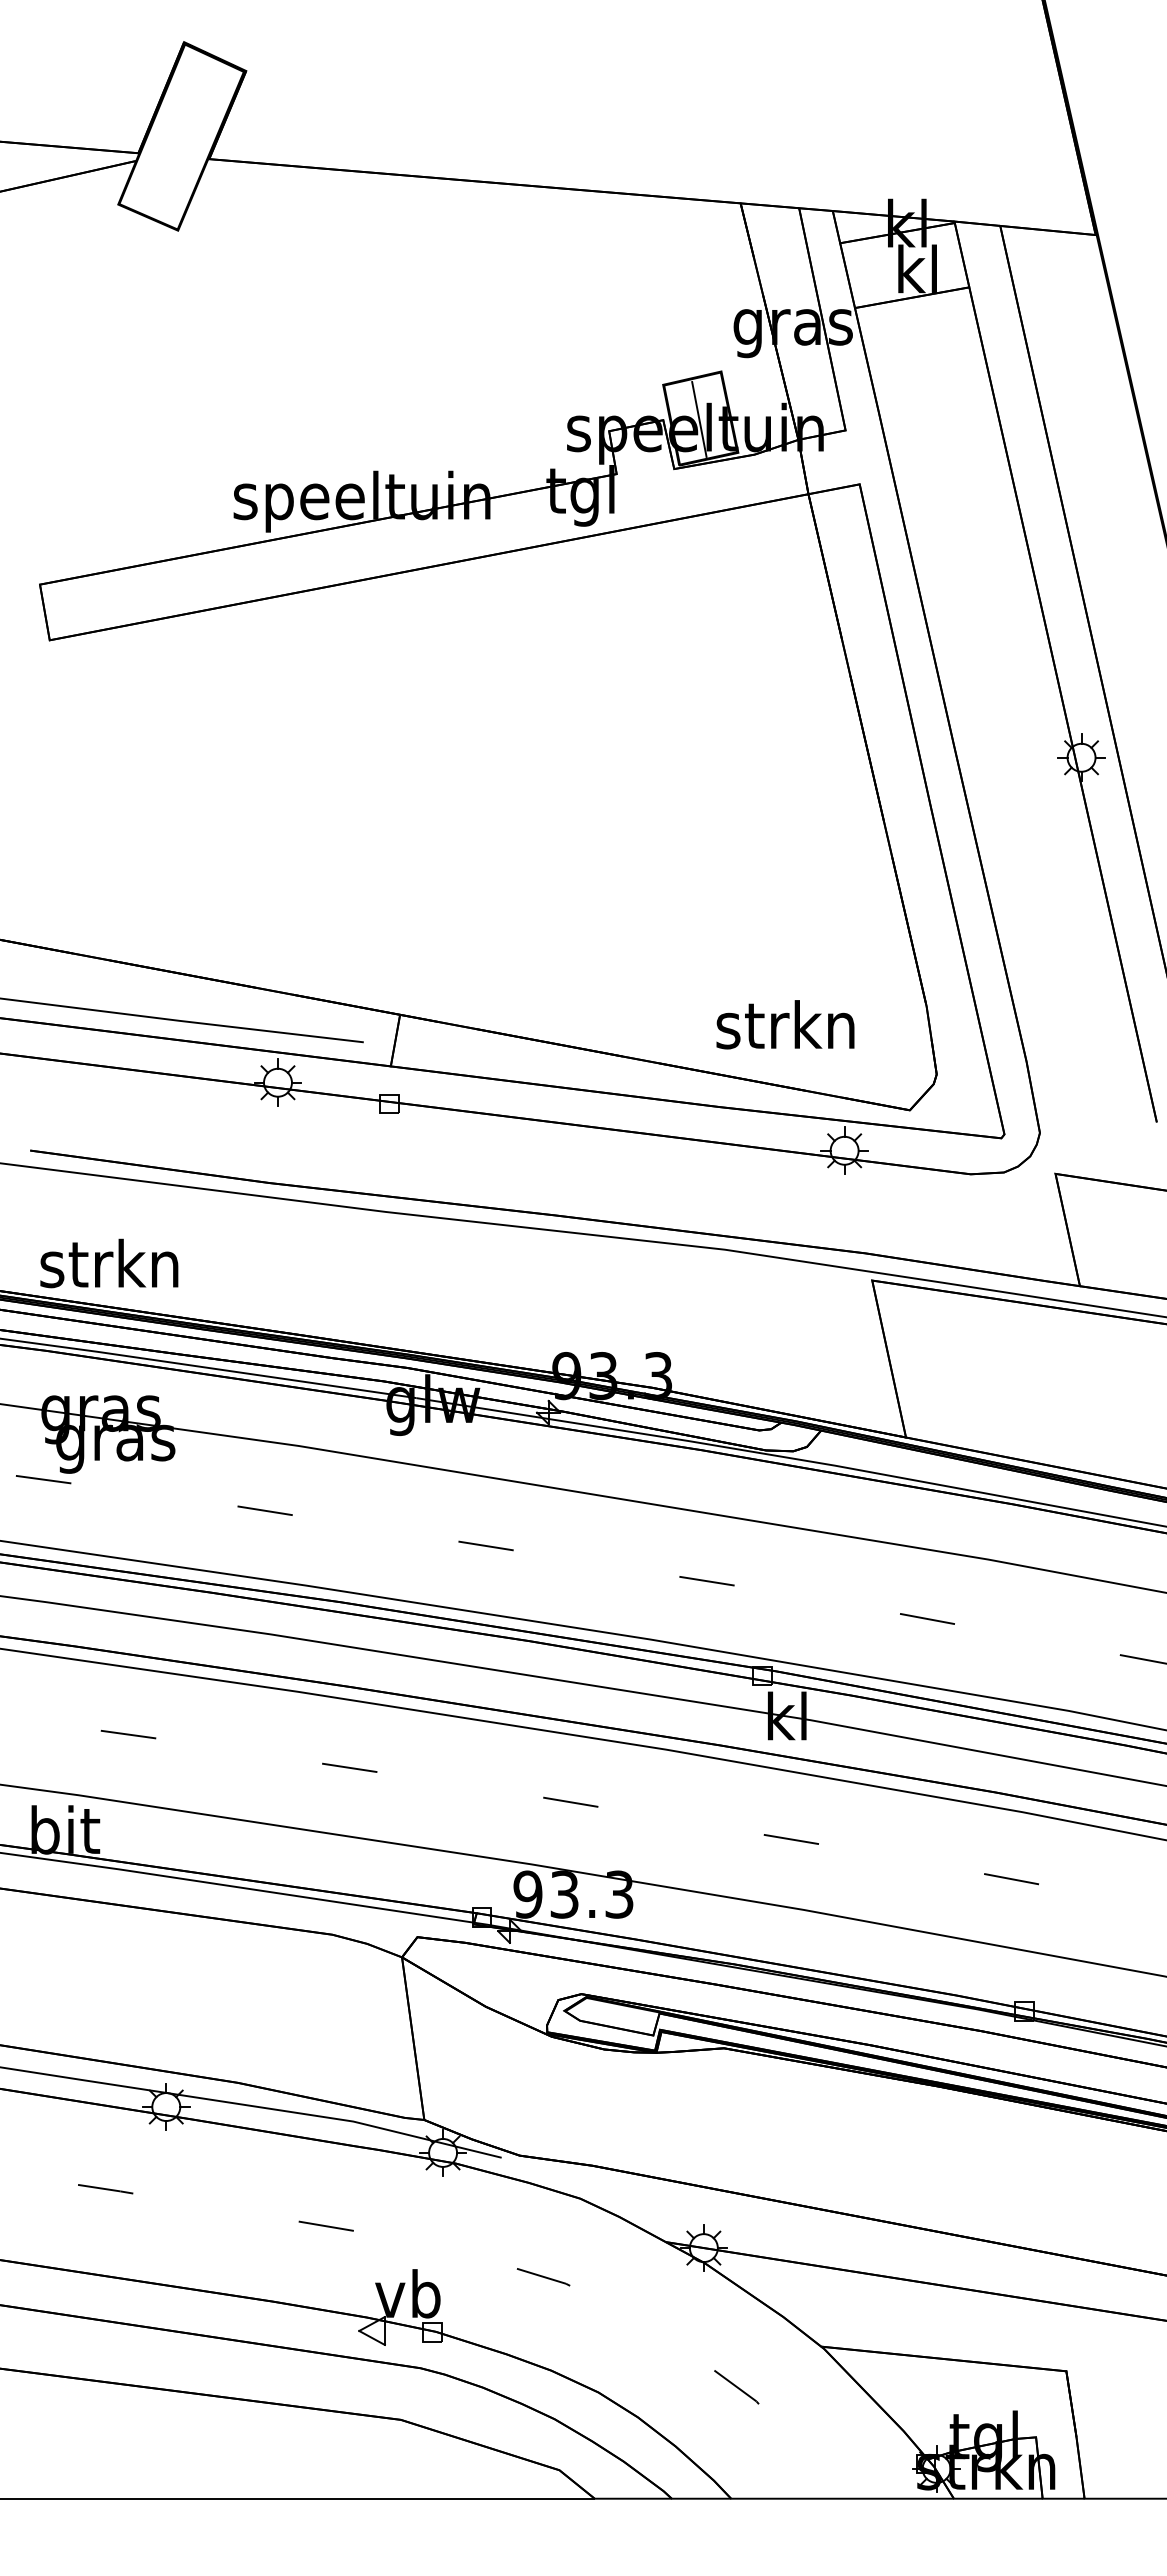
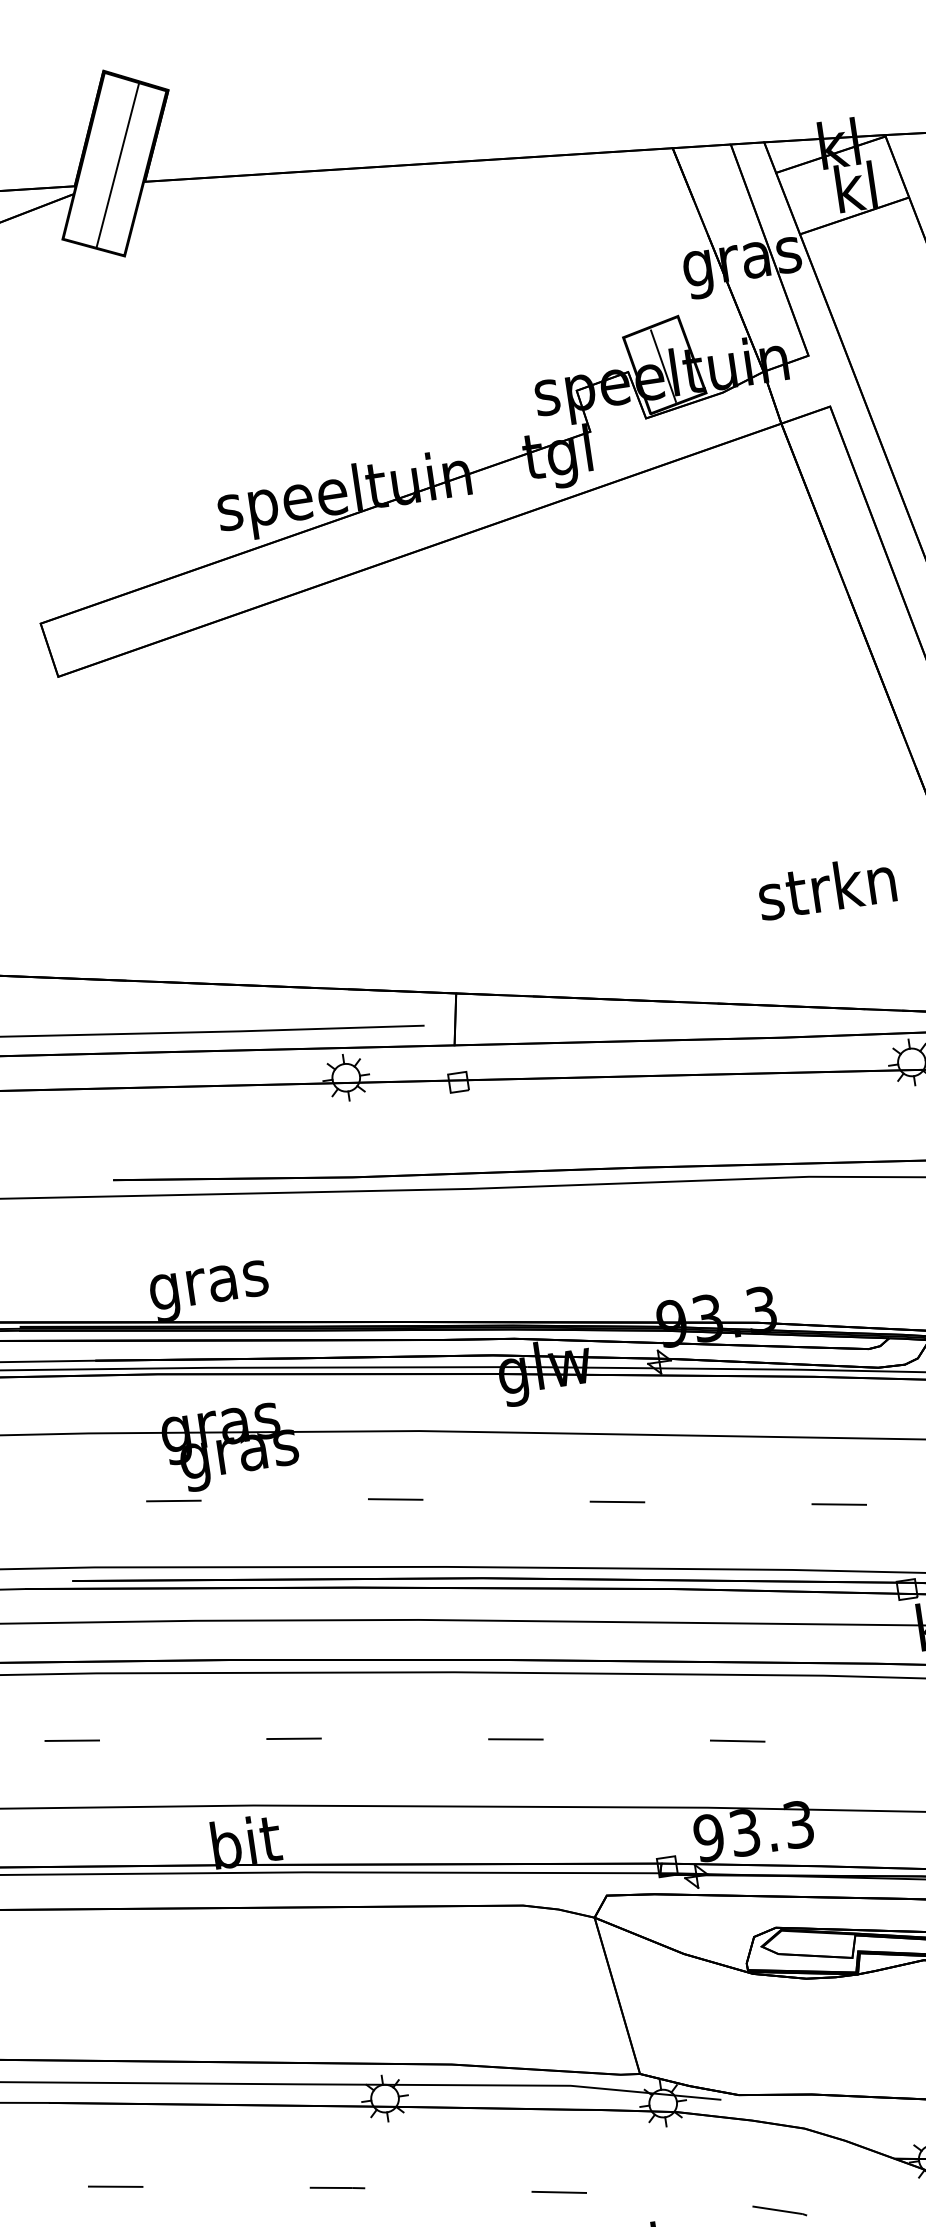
line: (184, 138) -> (117, 165), added
text: (785, 1024) -> (826, 887), moved
text: (109, 1268) -> (207, 1284), strkn -> gras

